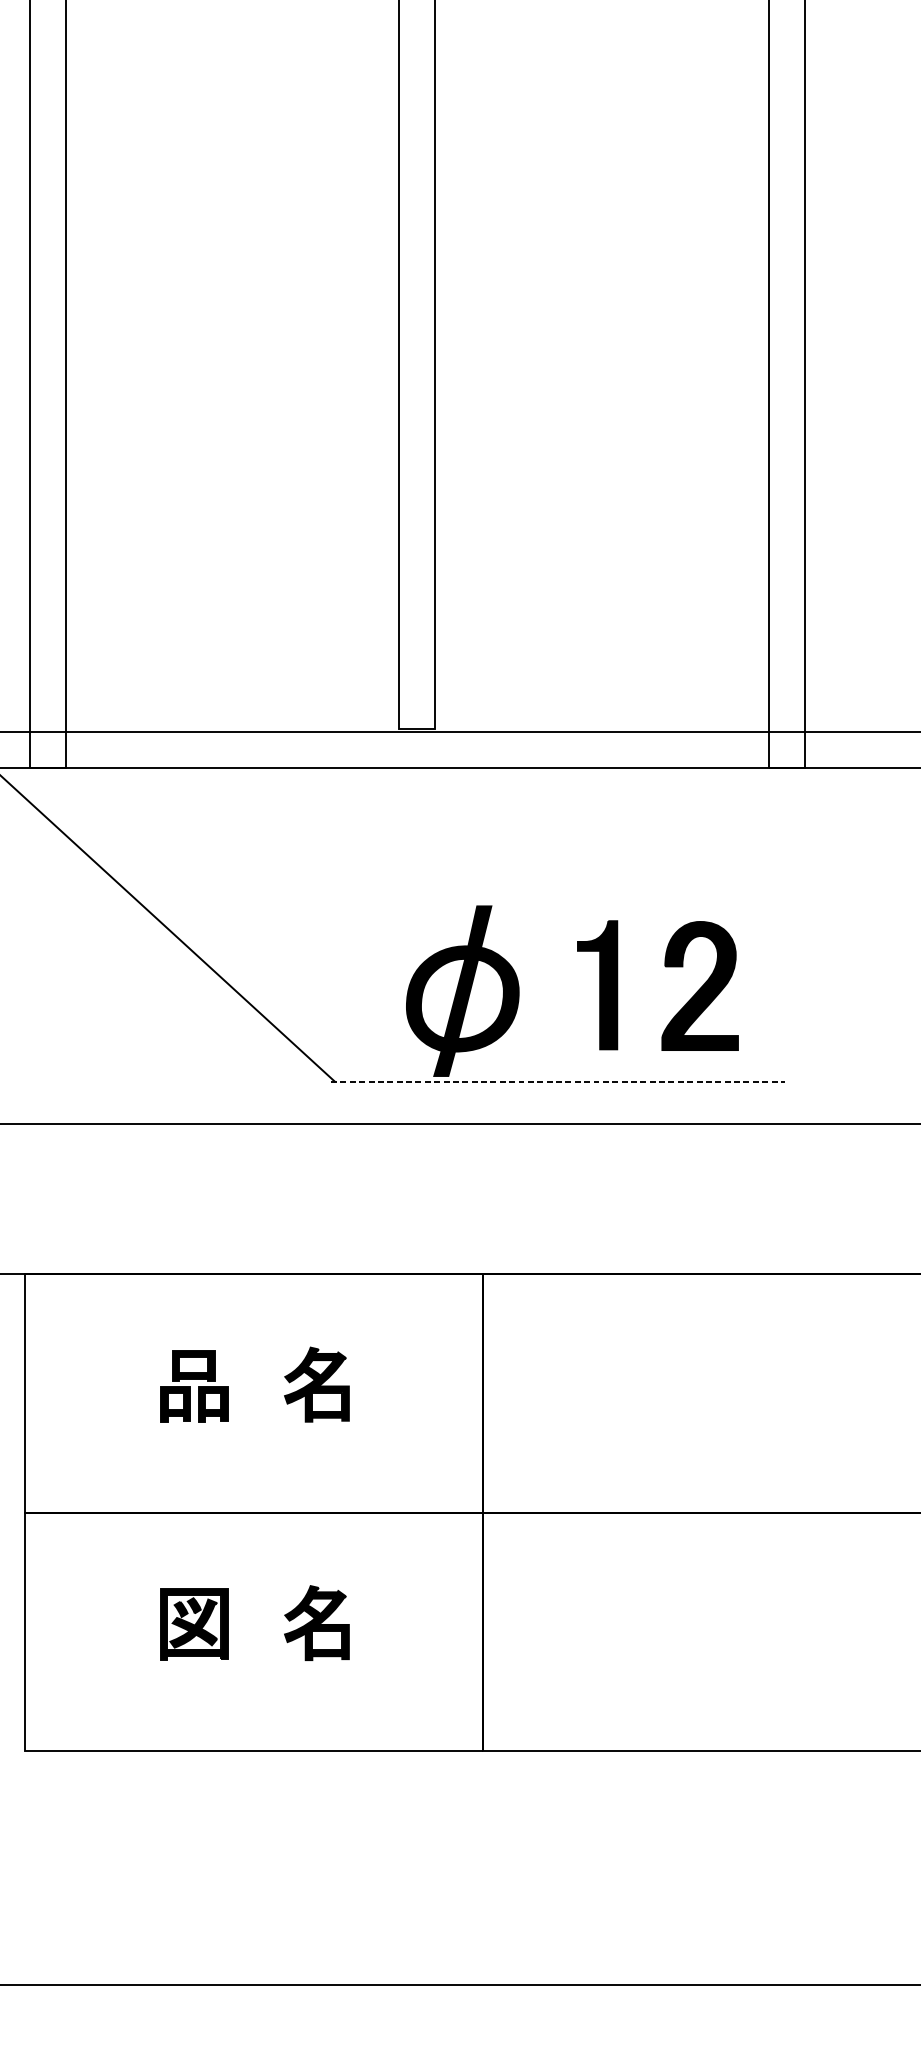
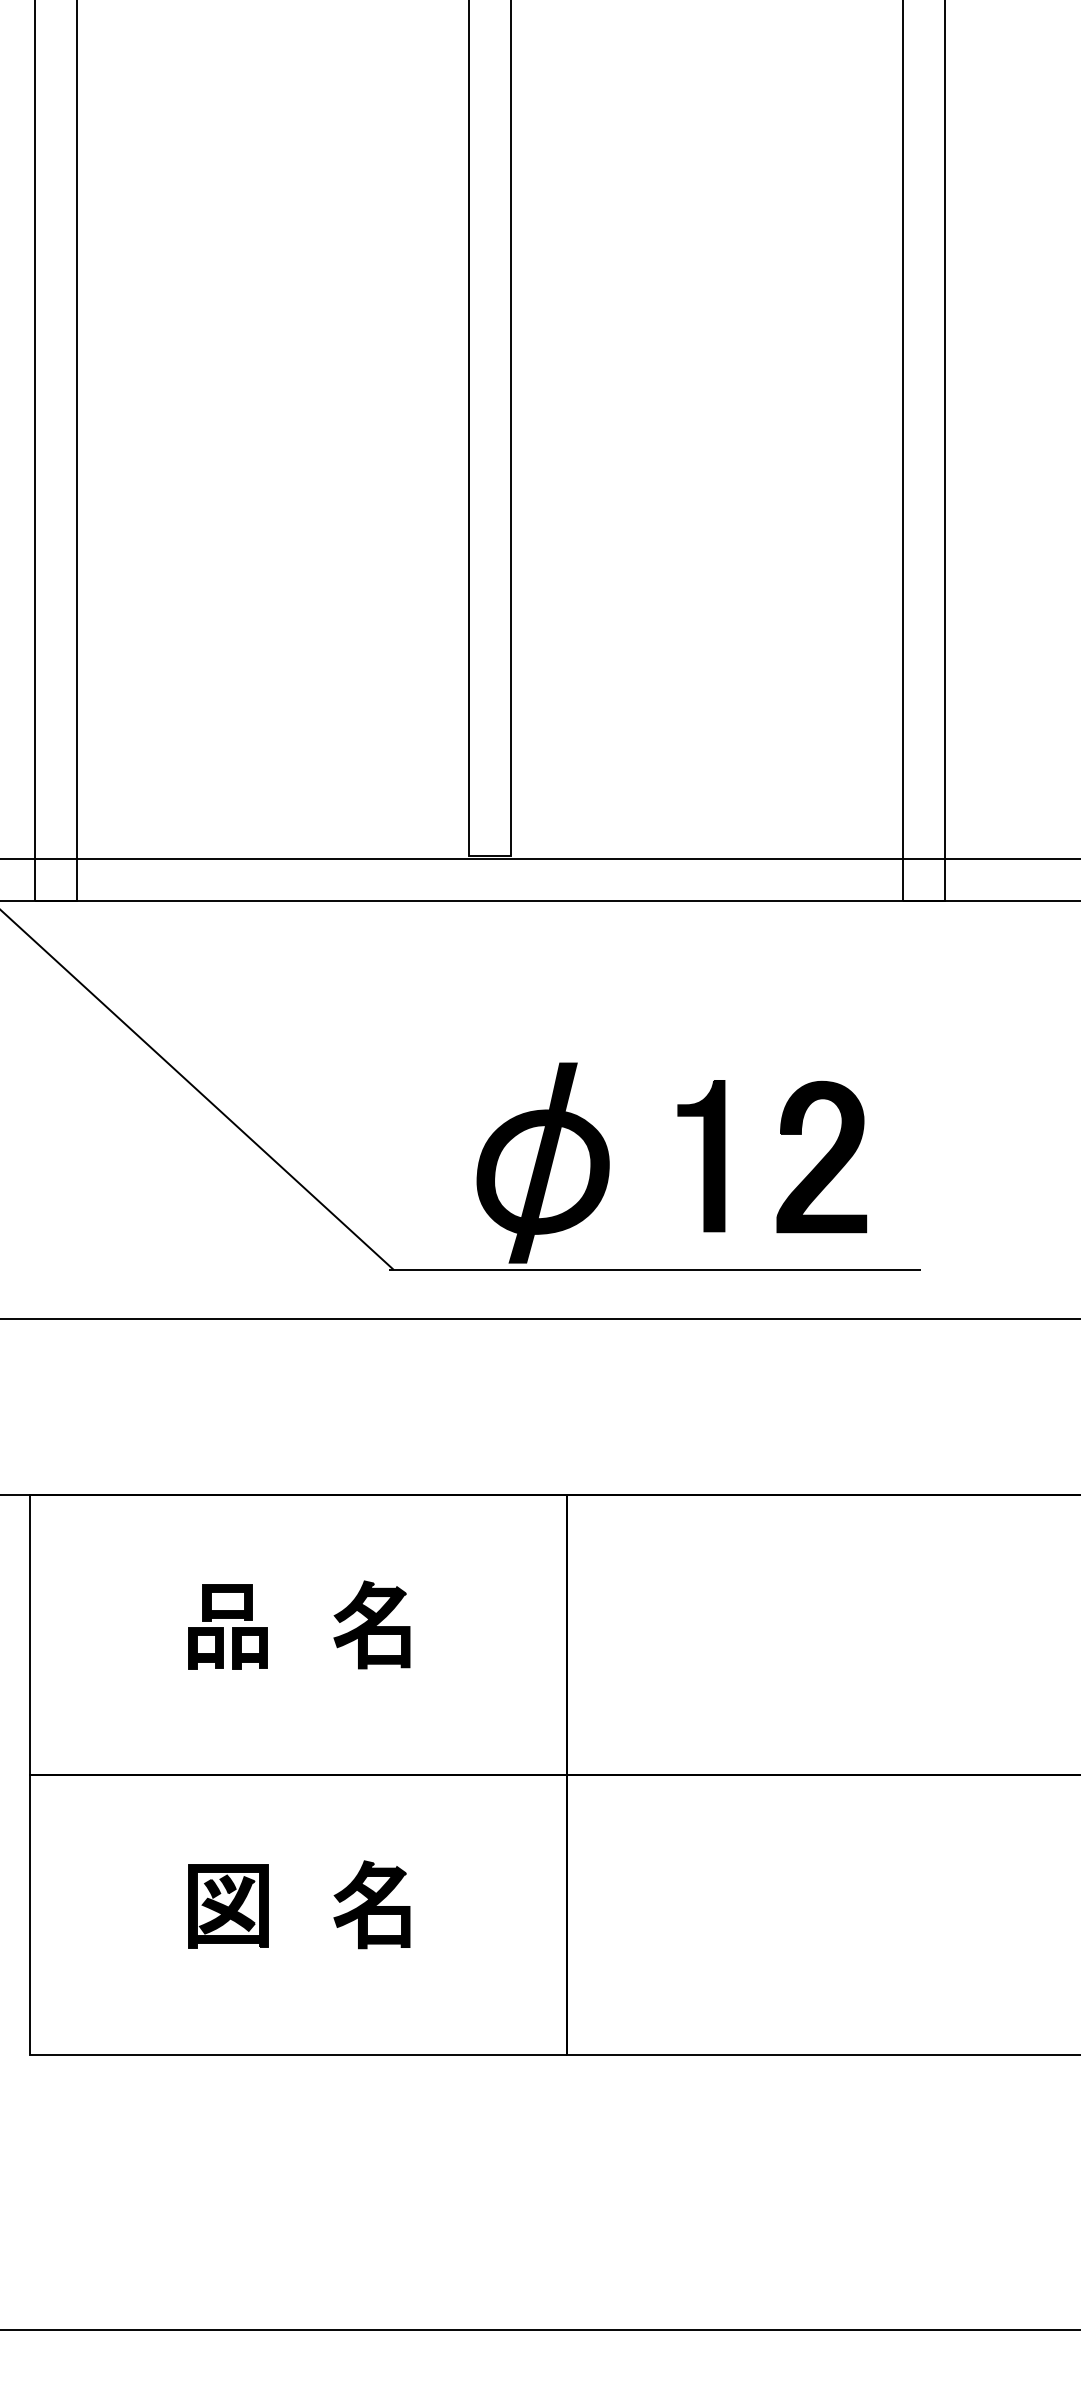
line: (558, 1081) -> (655, 1269), dashed -> solid

